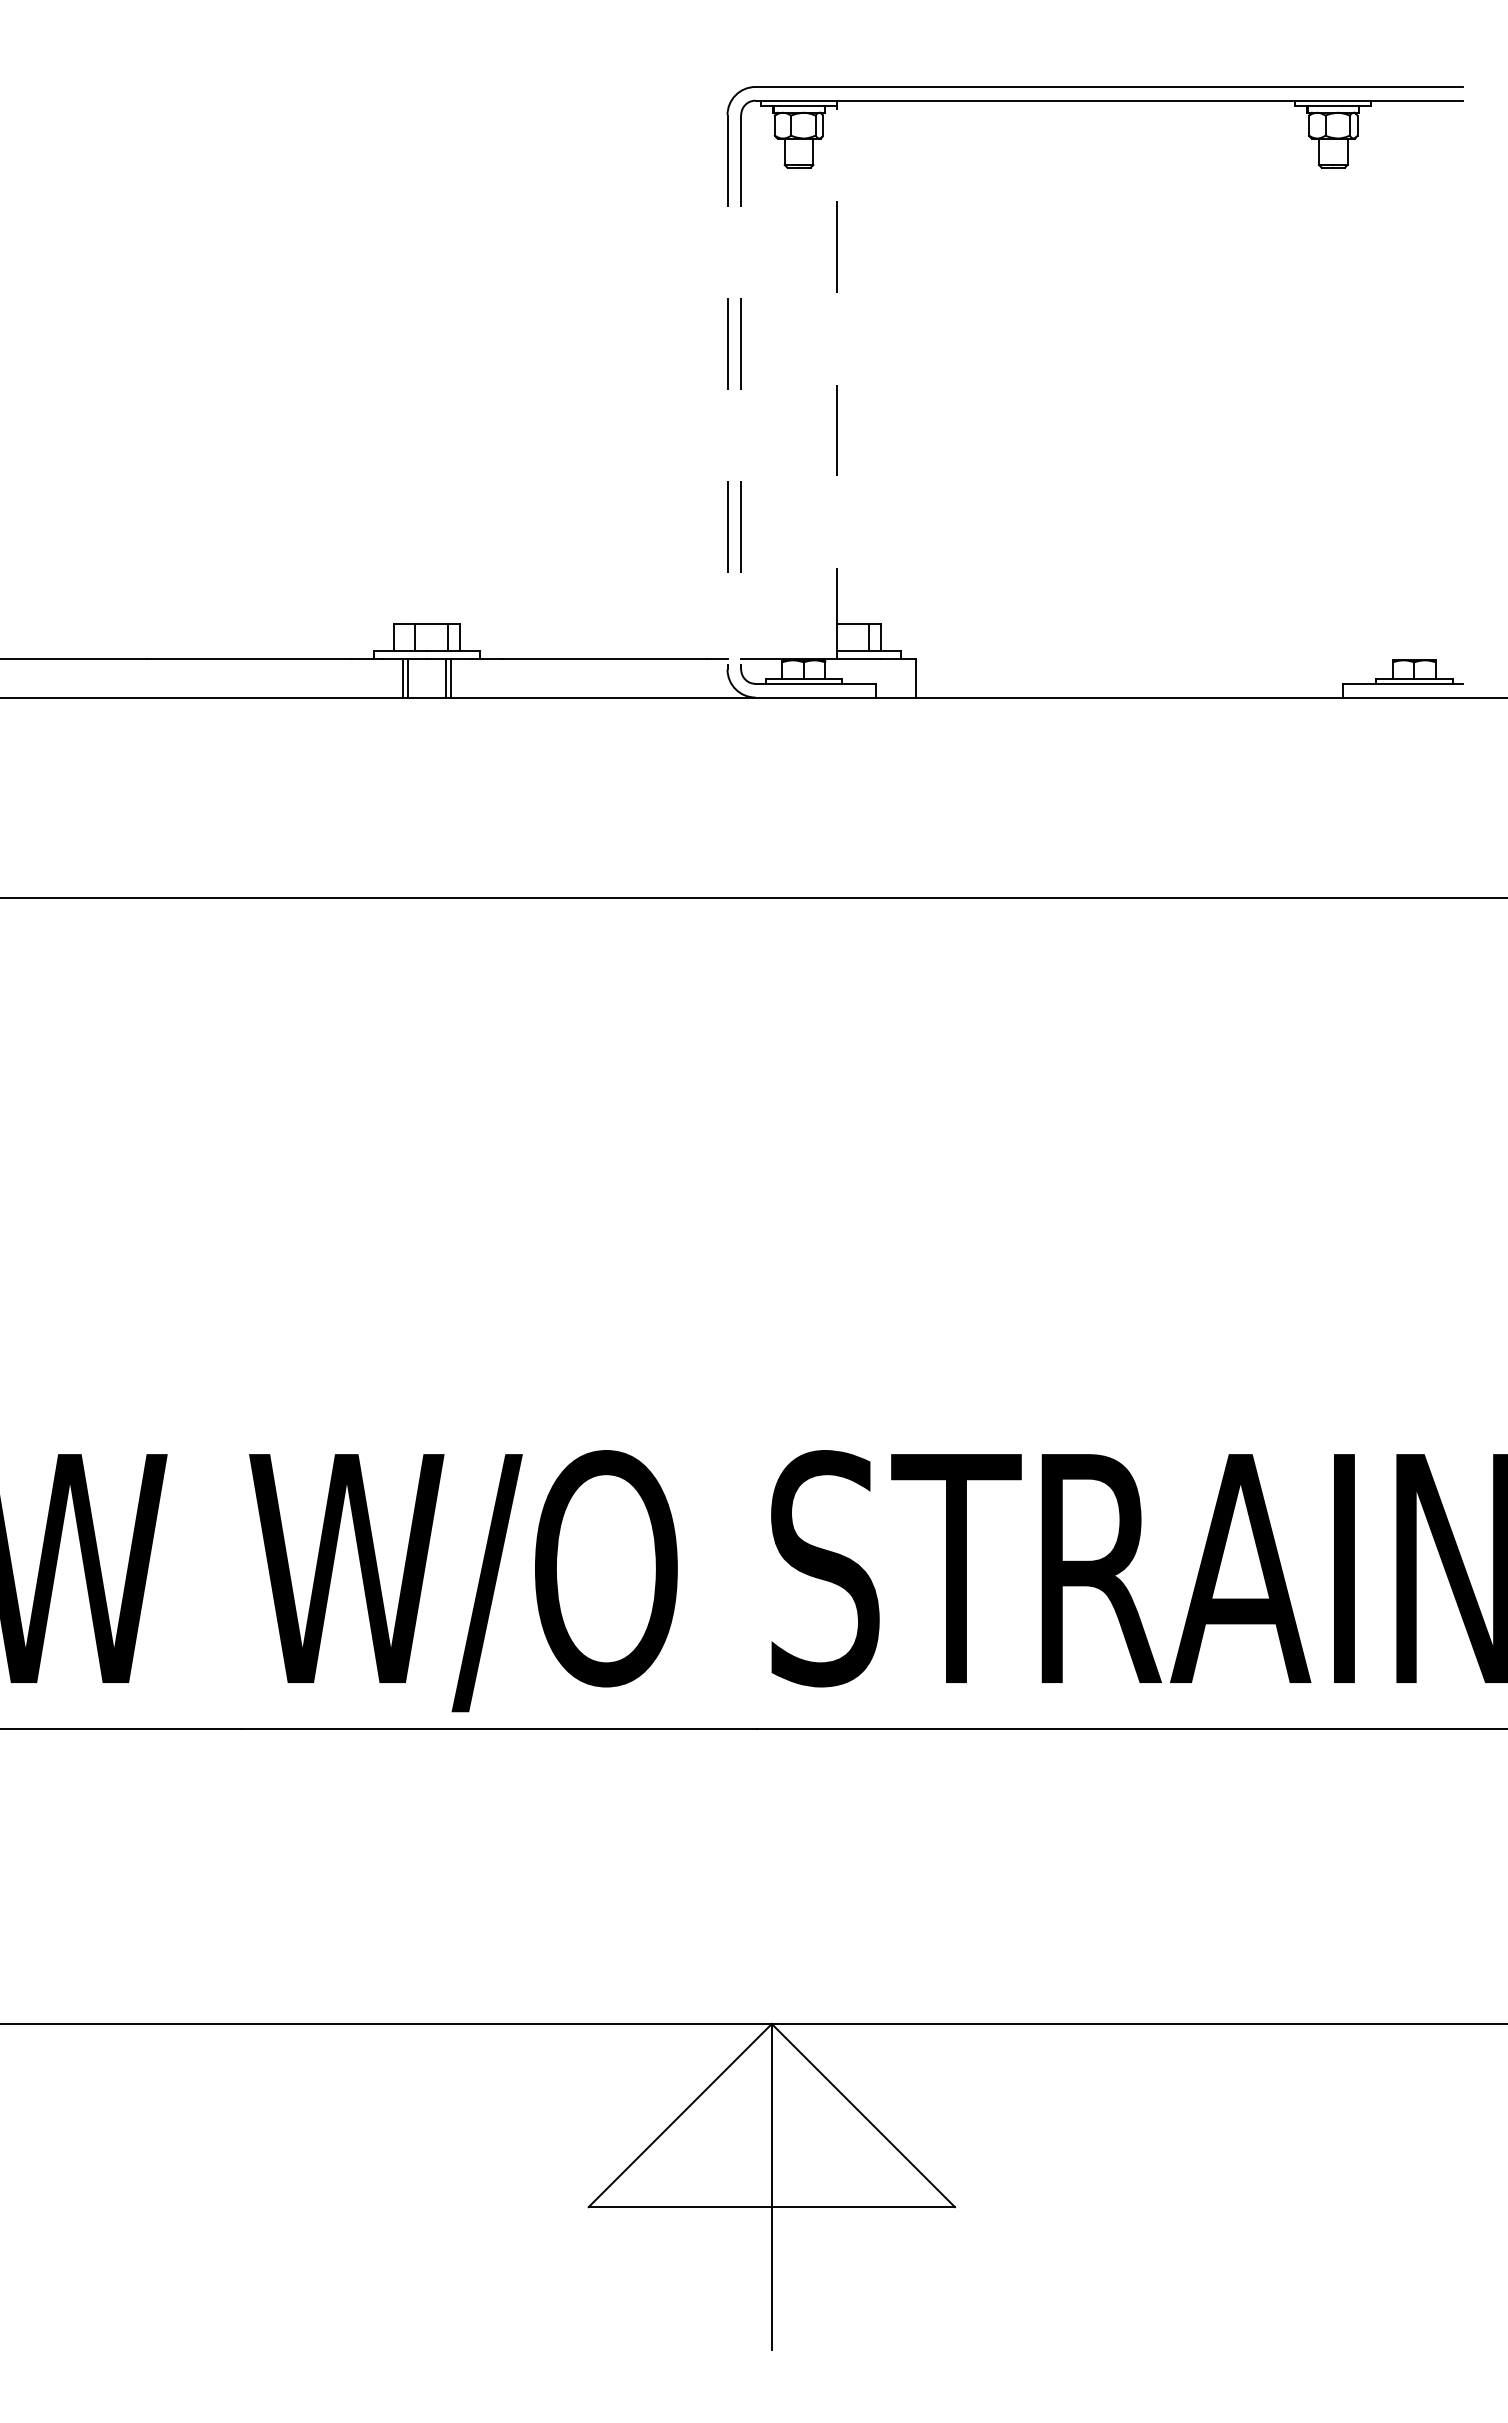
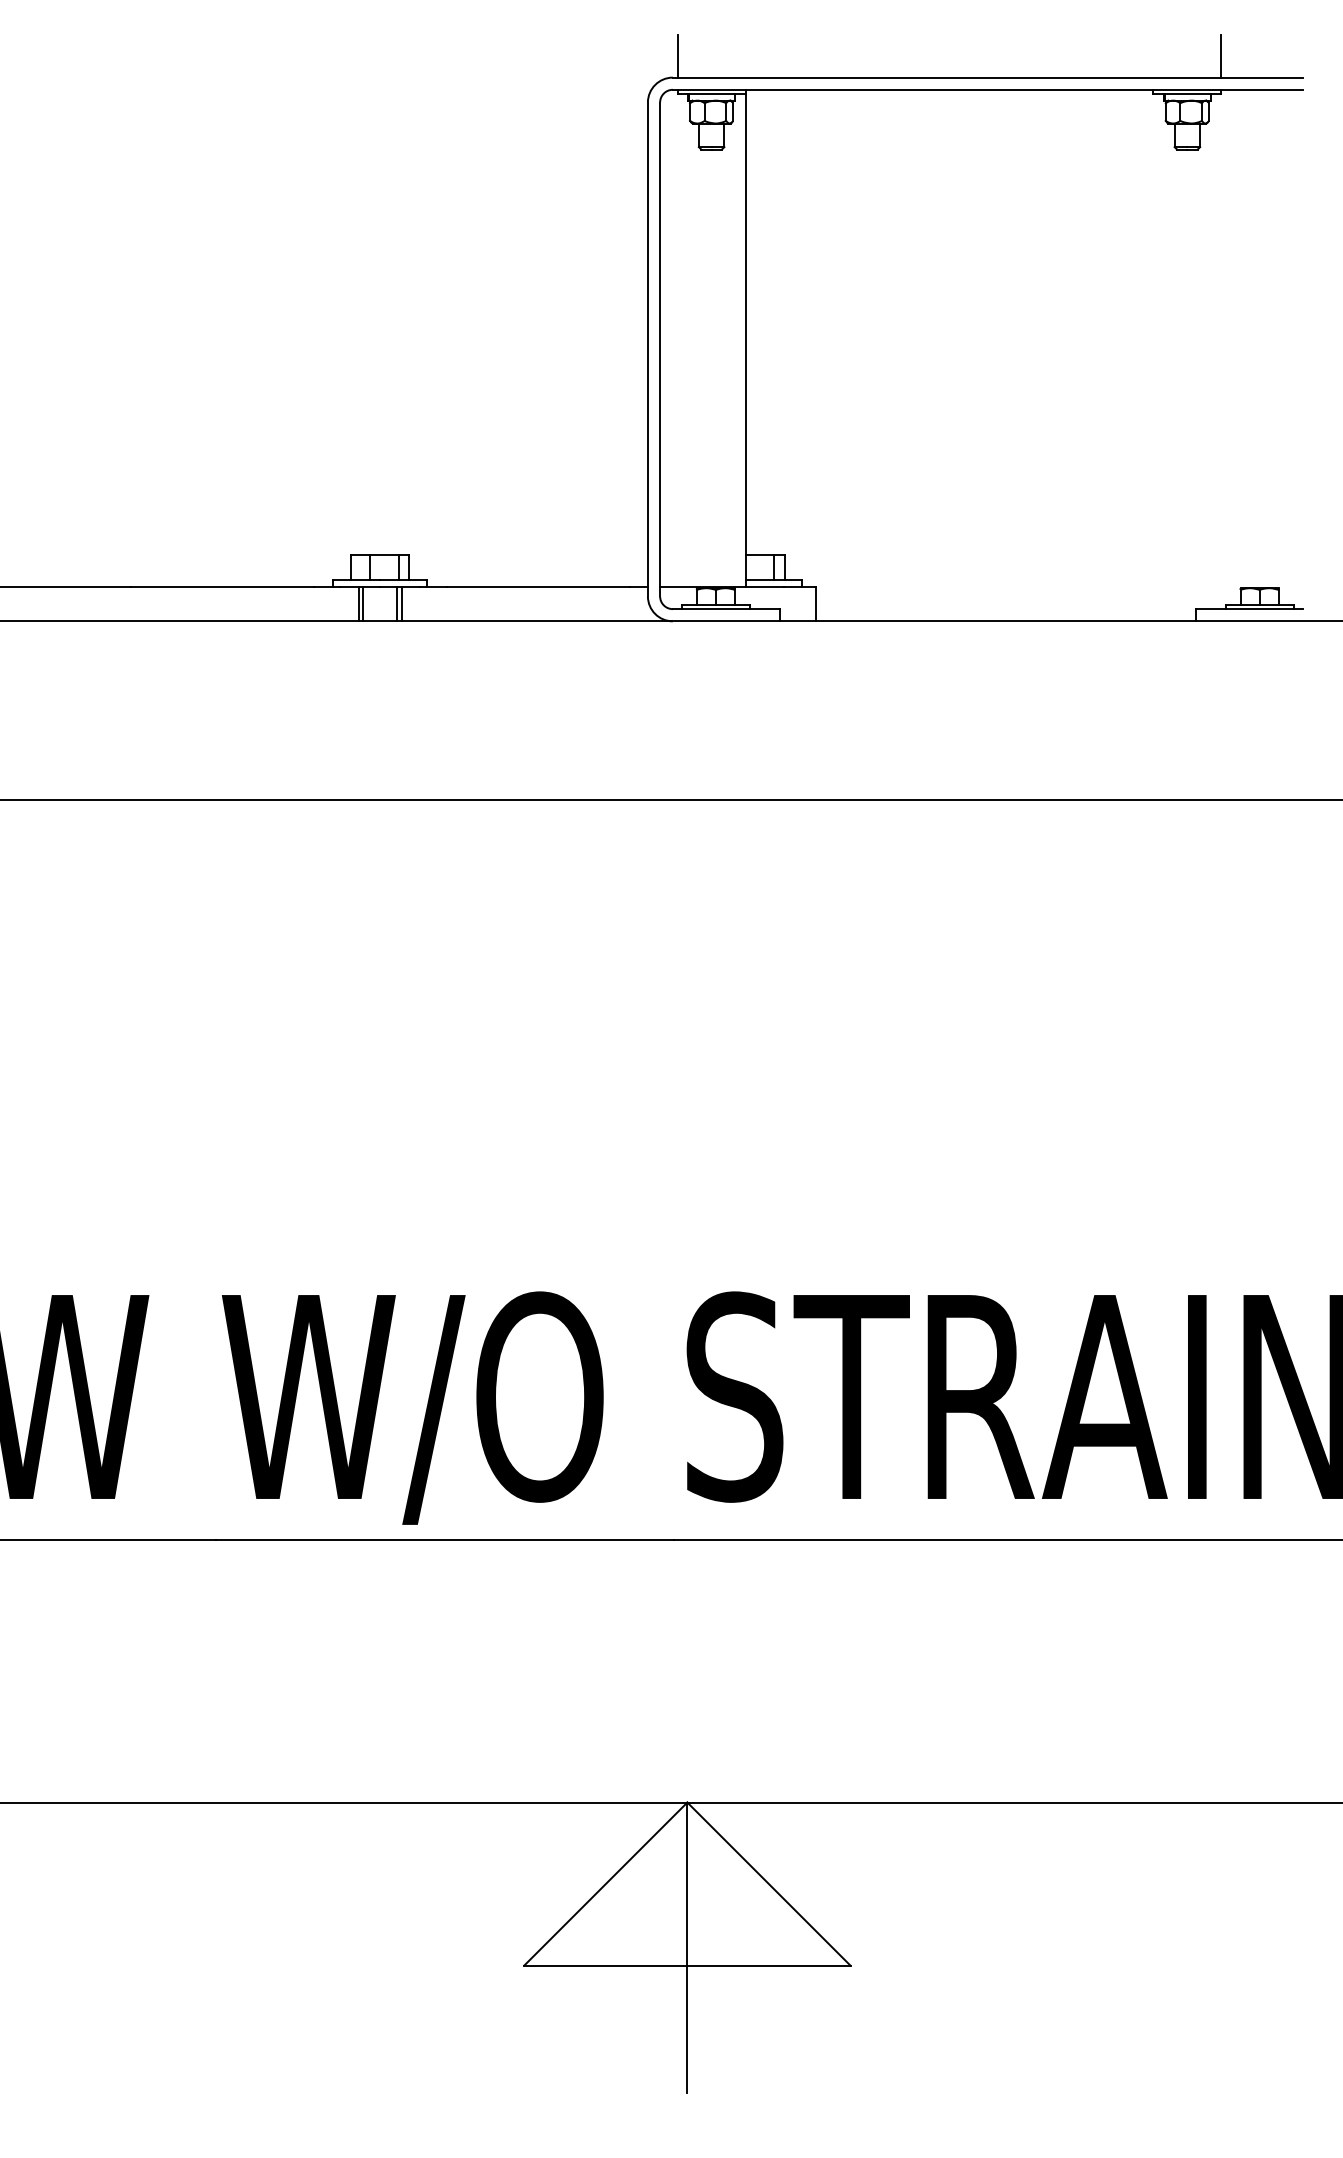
line: (760, 63) -> (677, 56), added
line: (1371, 63) -> (1221, 56), added
line: (837, 382) -> (745, 340), dashed -> solid
line: (727, 392) -> (647, 349), dashed -> solid
line: (741, 392) -> (660, 349), dashed -> solid

